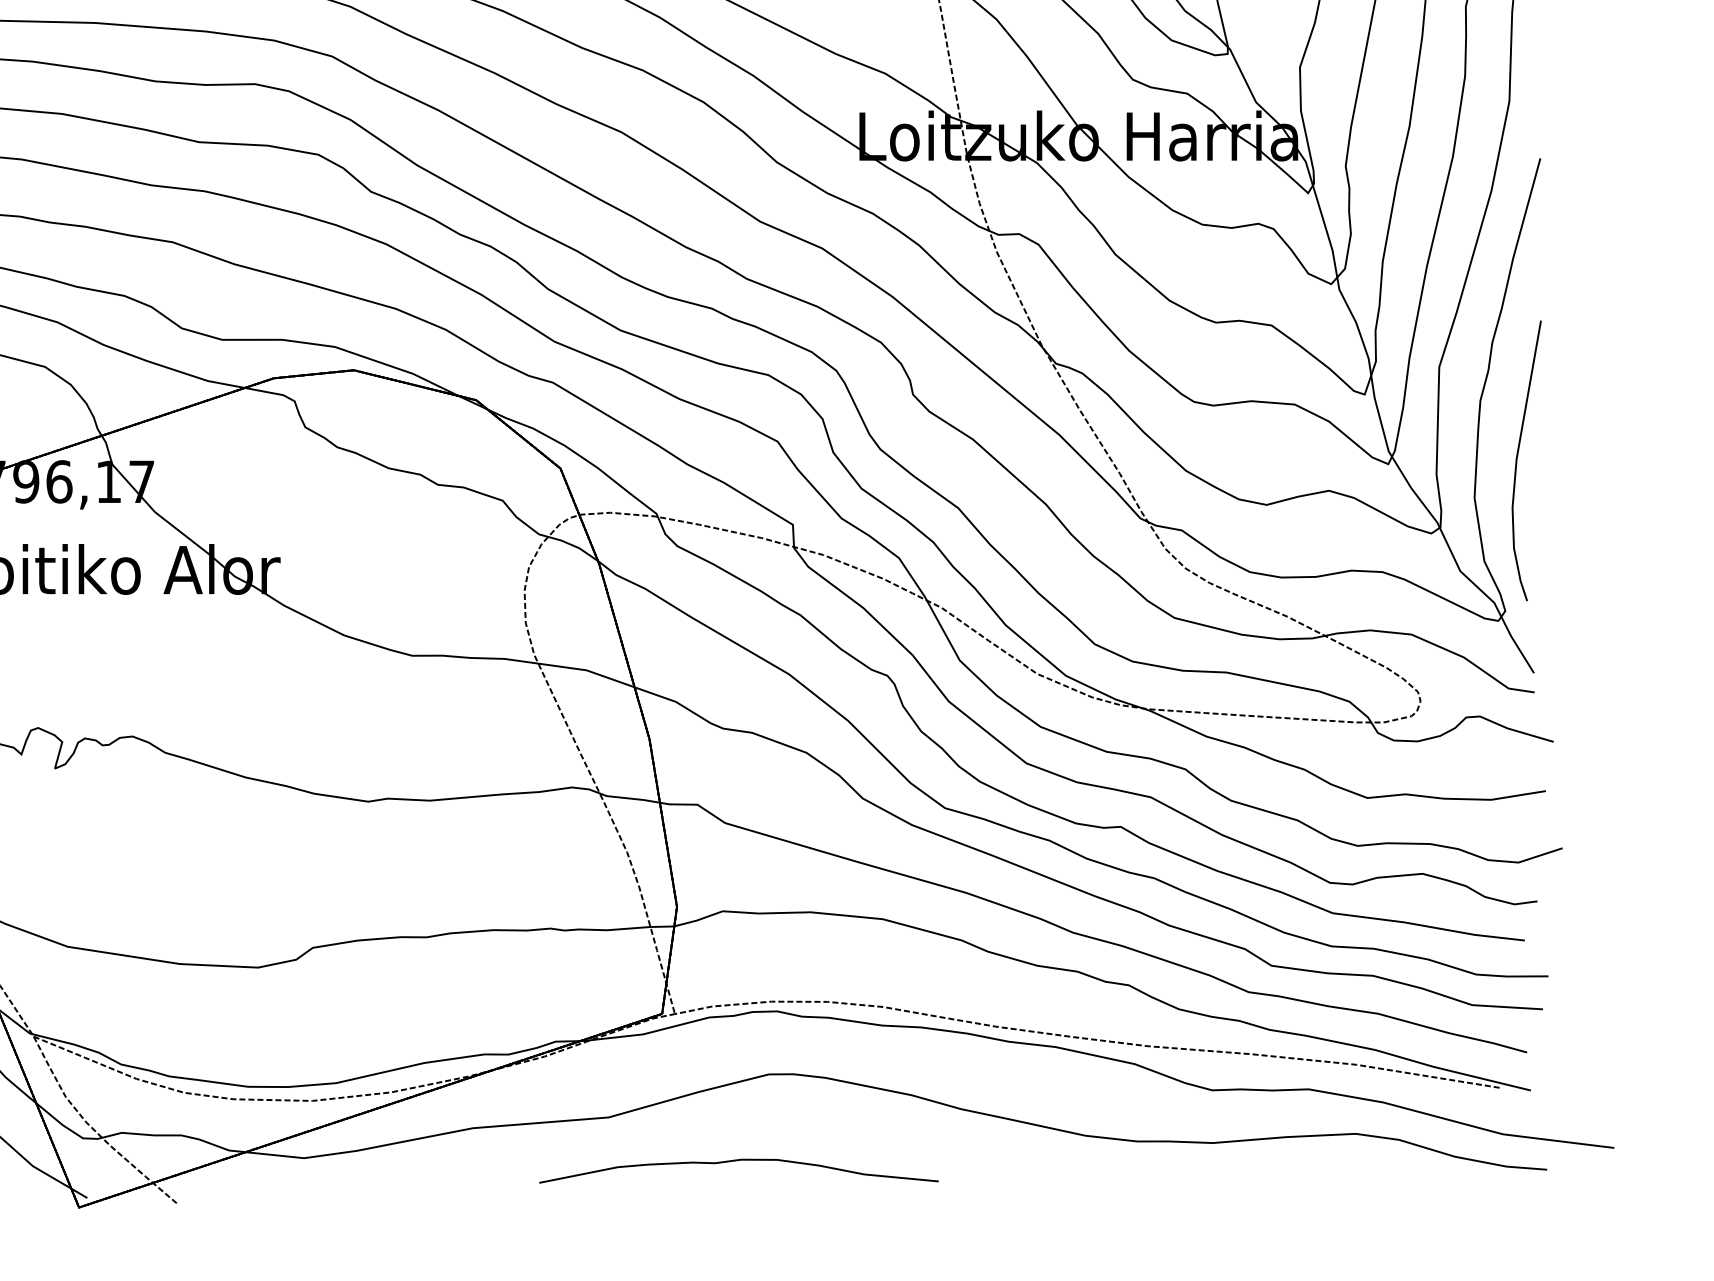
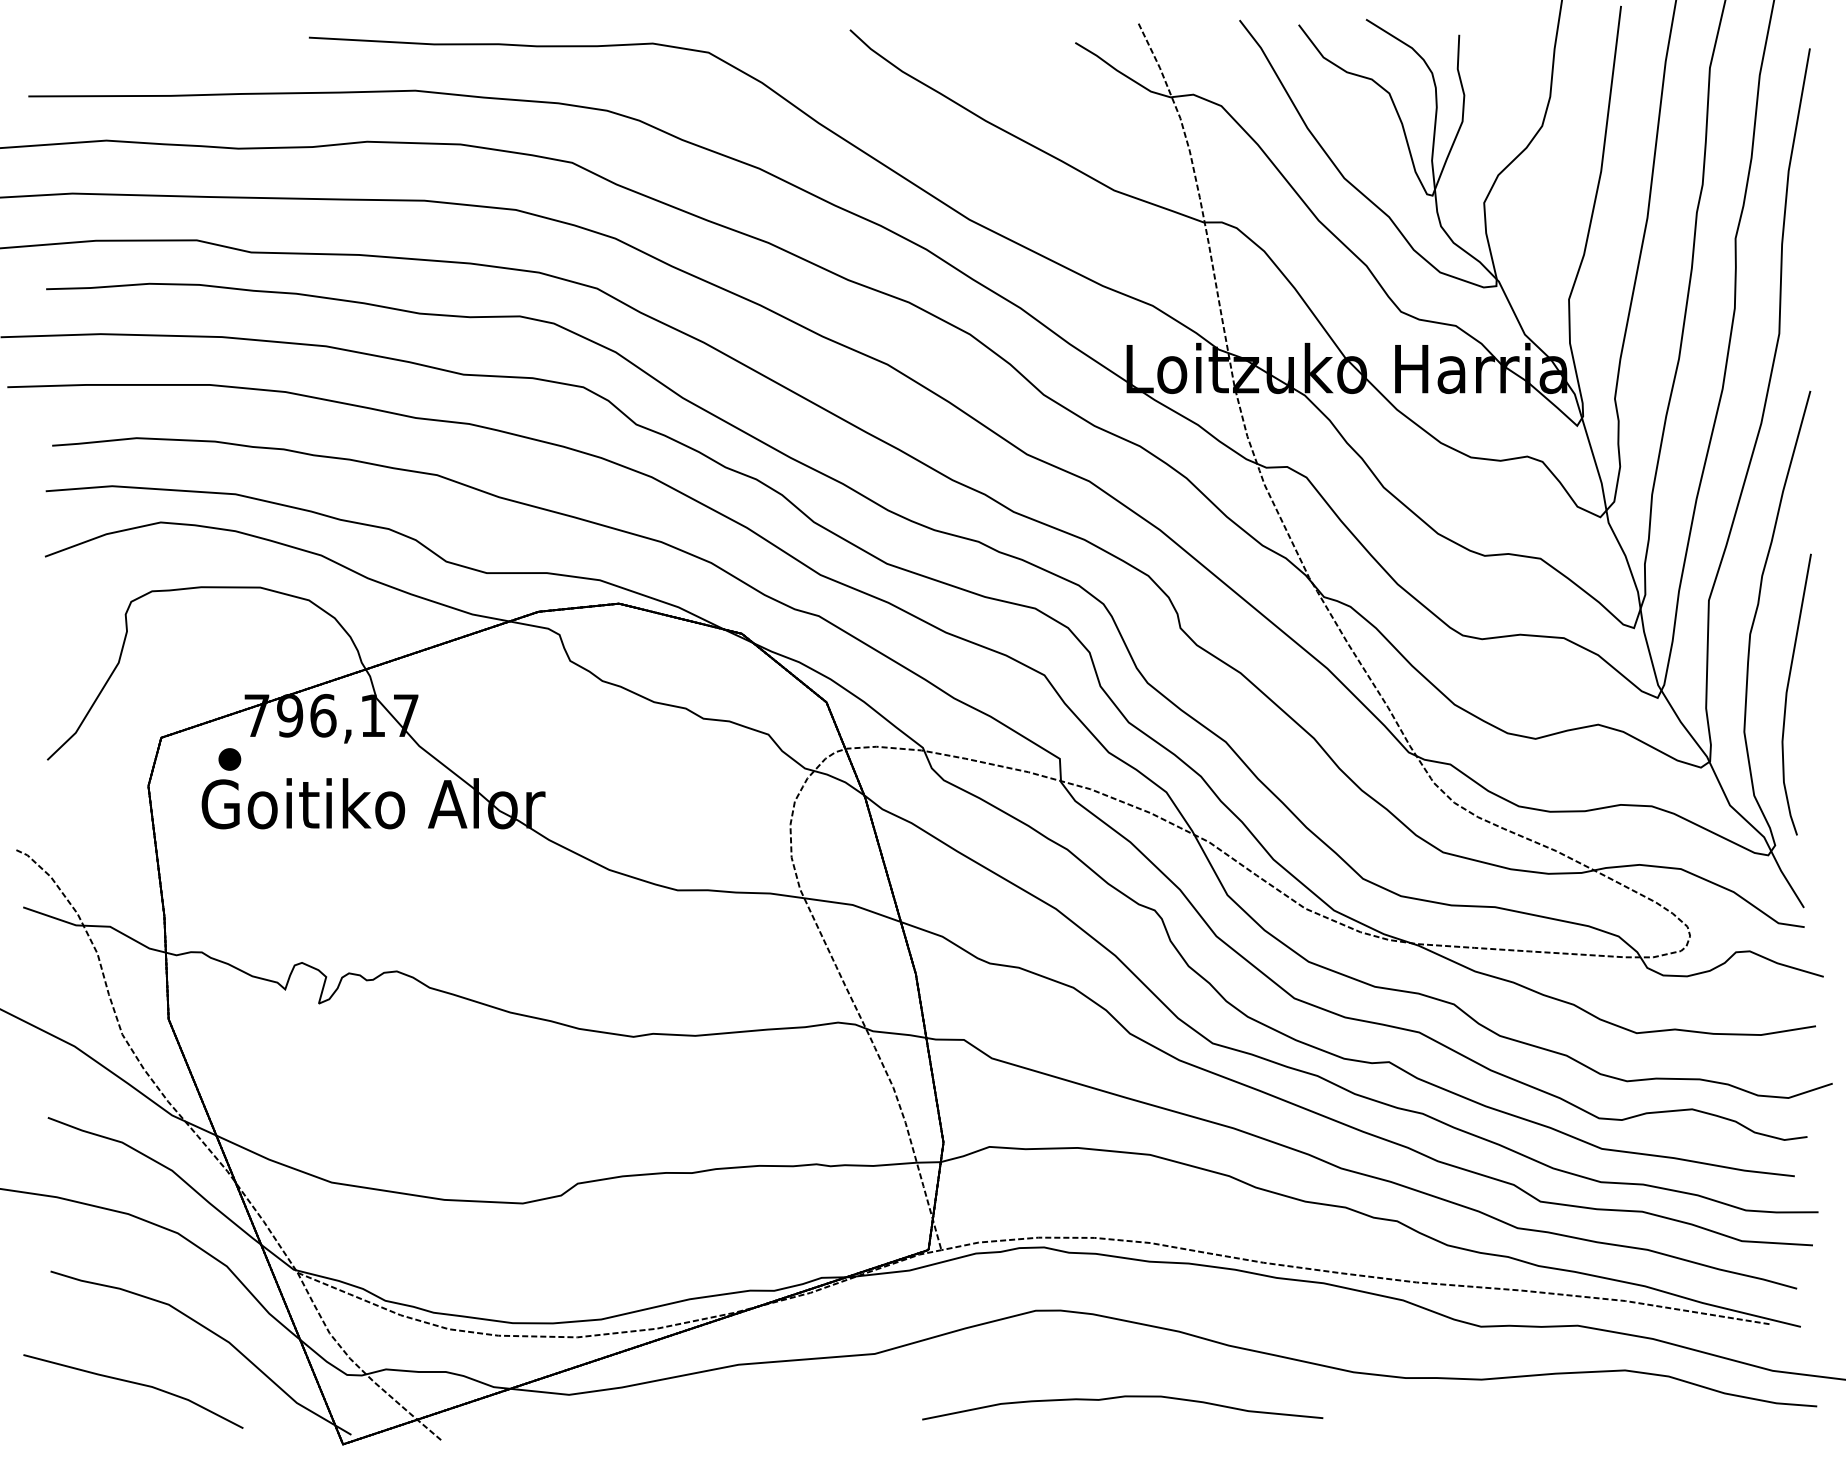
curve: (734, 1161) -> (1118, 1398), moved

